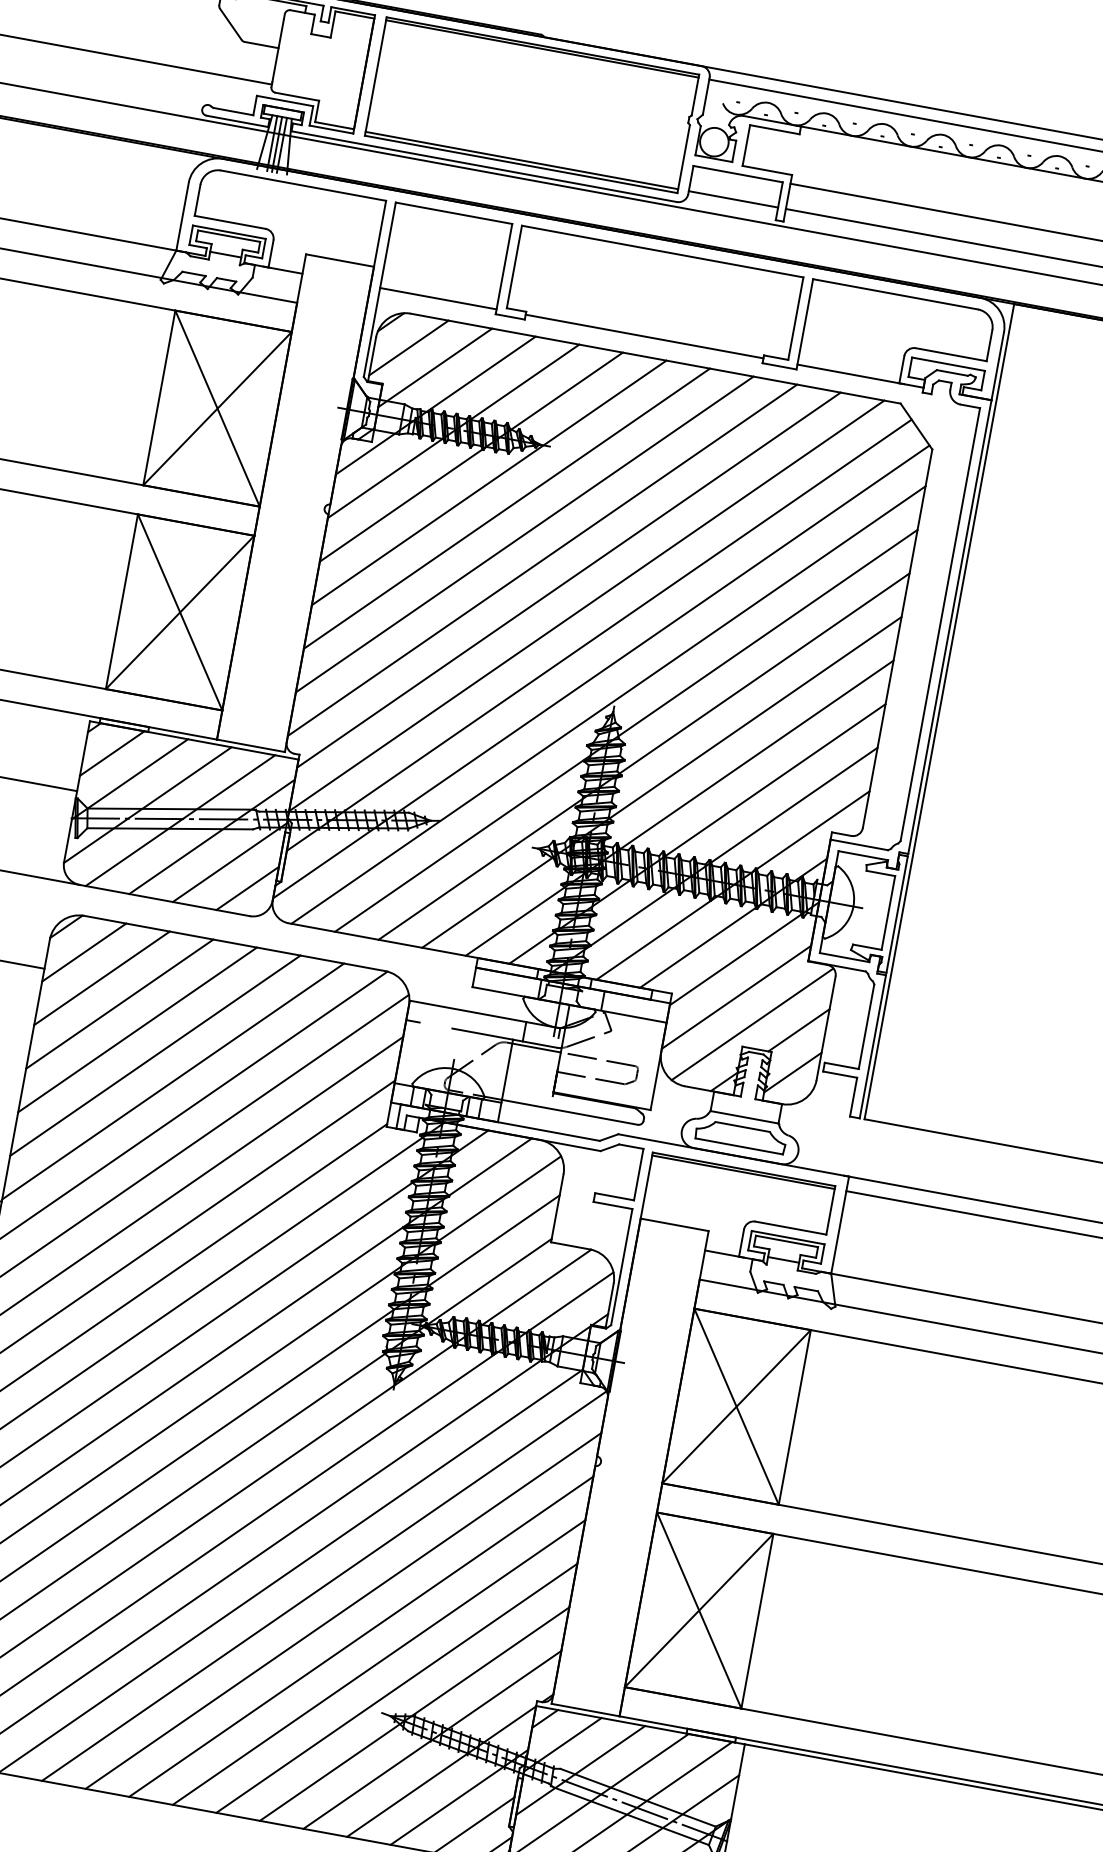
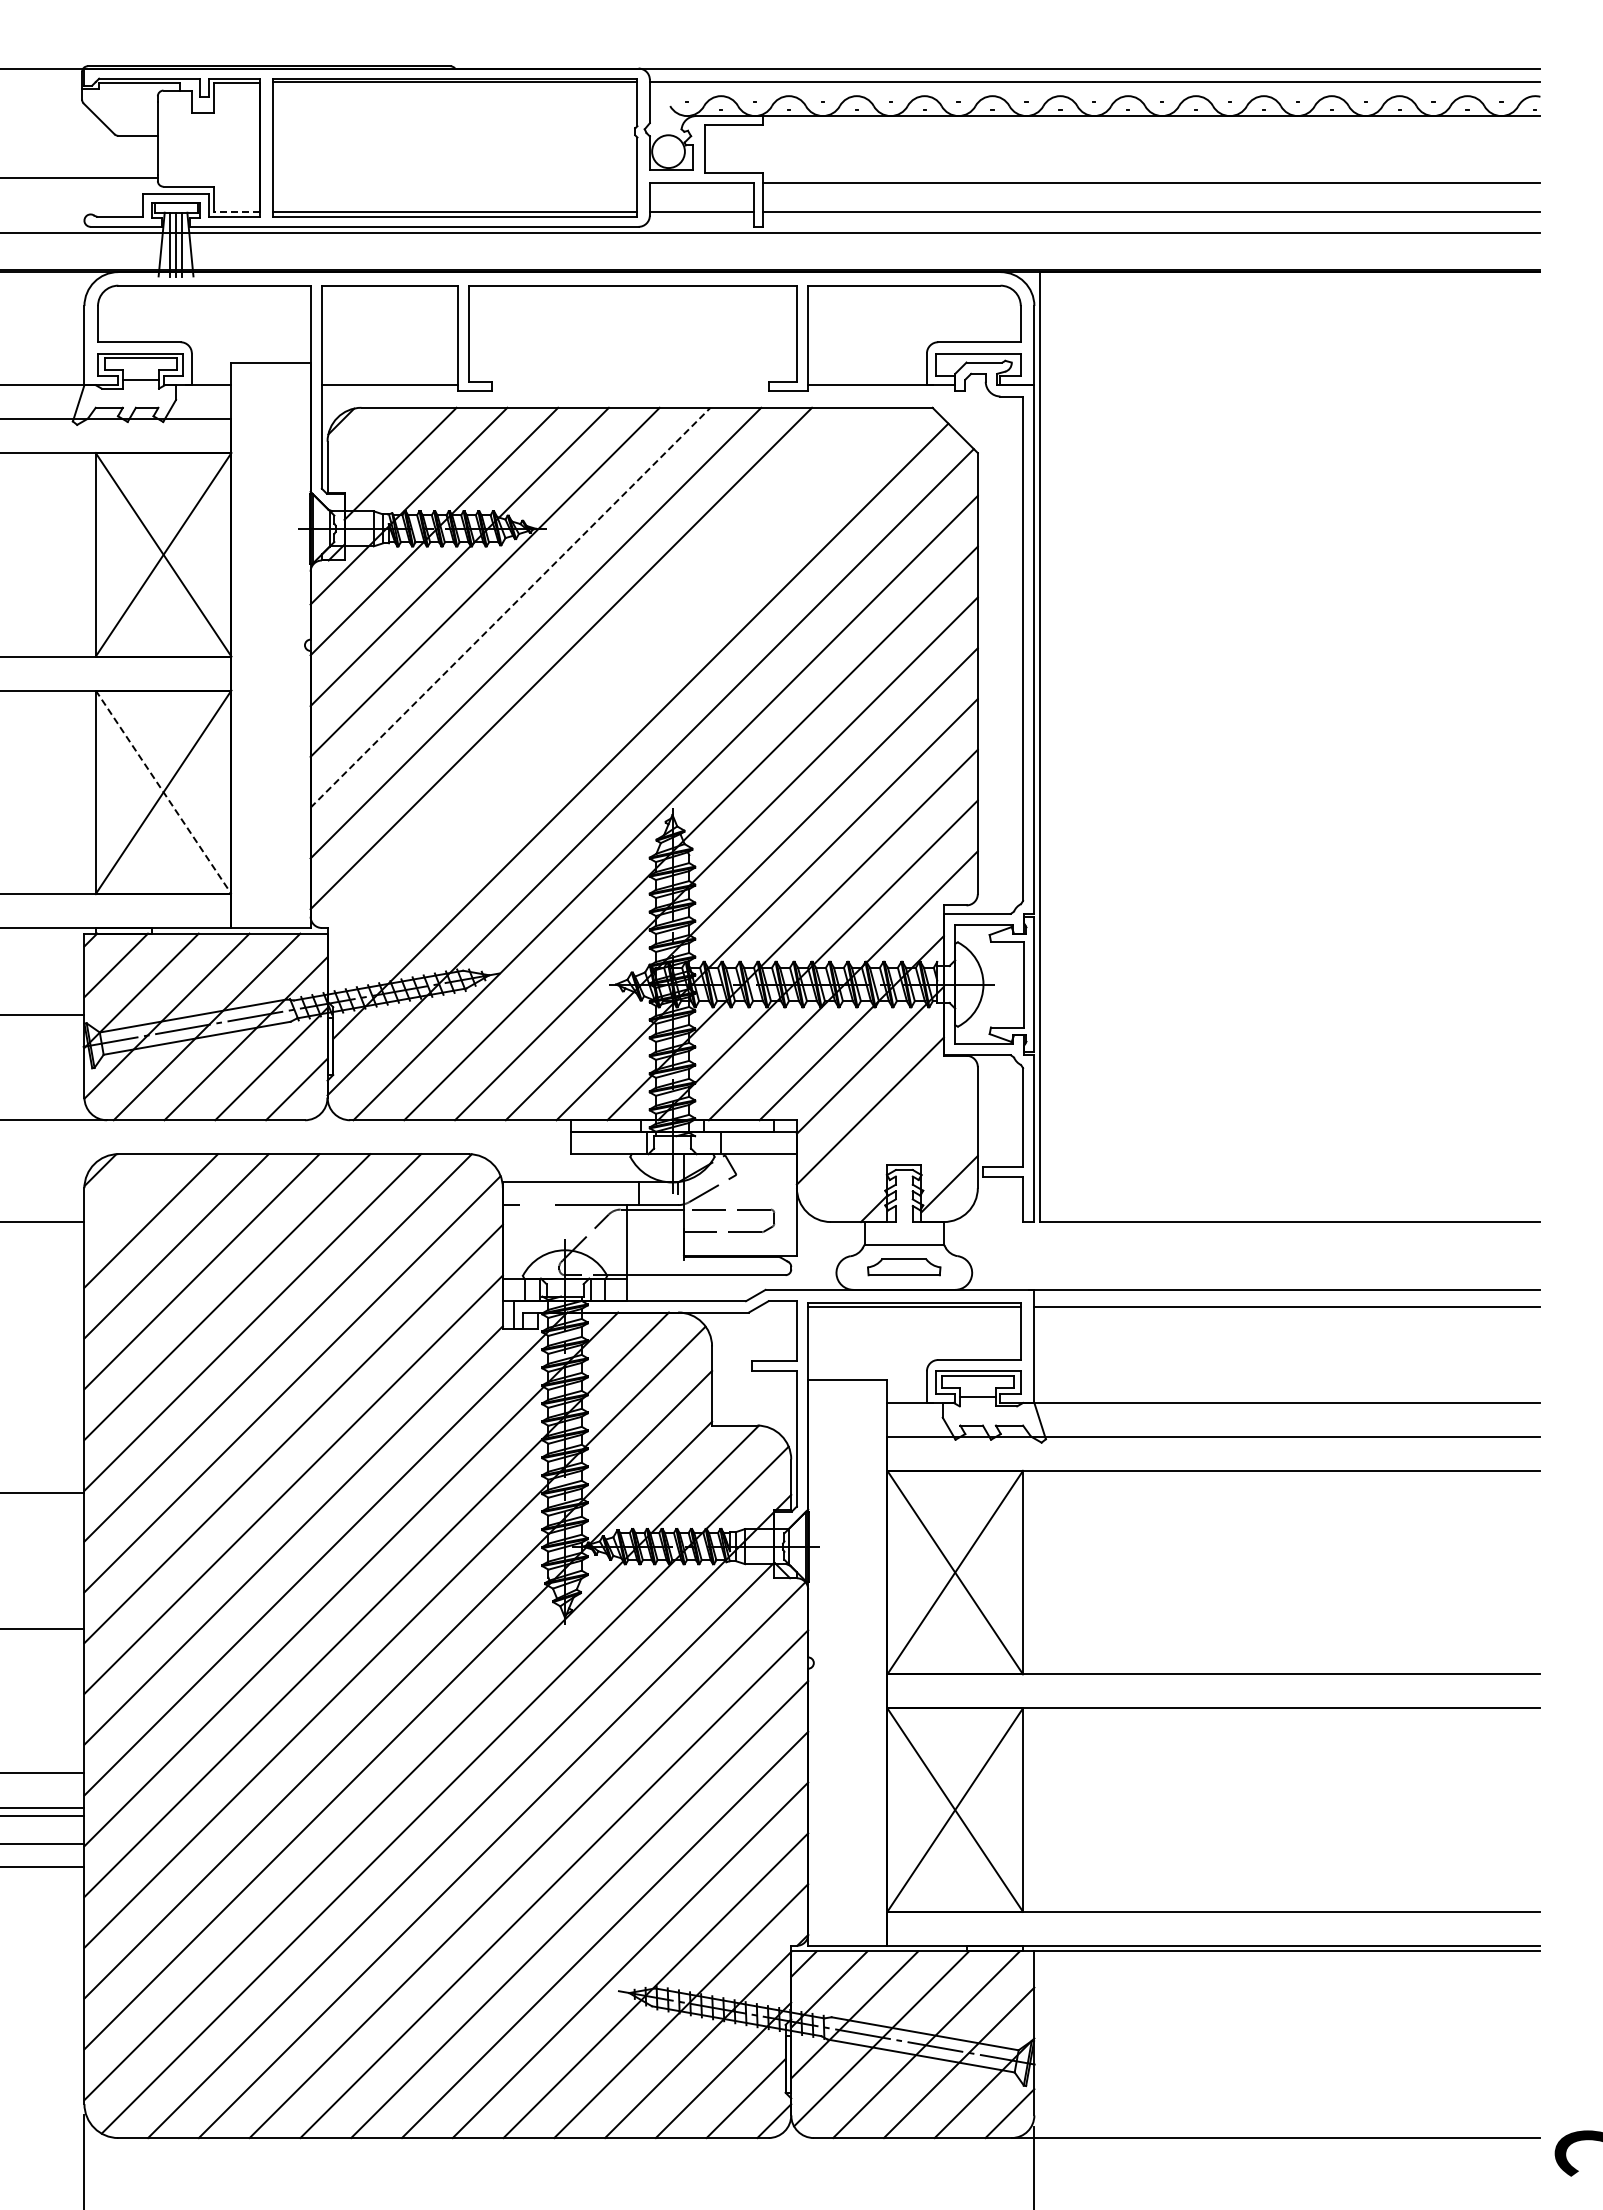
line: (335, 125) -> (237, 211), solid -> dashed
line: (644, 336) -> (629, 385), removed
line: (408, 347) -> (366, 446), removed
line: (506, 508) -> (510, 607), solid -> dashed
line: (568, 580) -> (594, 675), removed
line: (586, 605) -> (620, 700), removed
line: (180, 612) -> (163, 792), solid -> dashed
line: (83, 952) -> (125, 1195), removed
line: (752, 1023) -> (893, 1137), removed
line: (798, 1030) -> (947, 1135), removed
part: (740, 1136) -> (903, 1267), size x0.7

